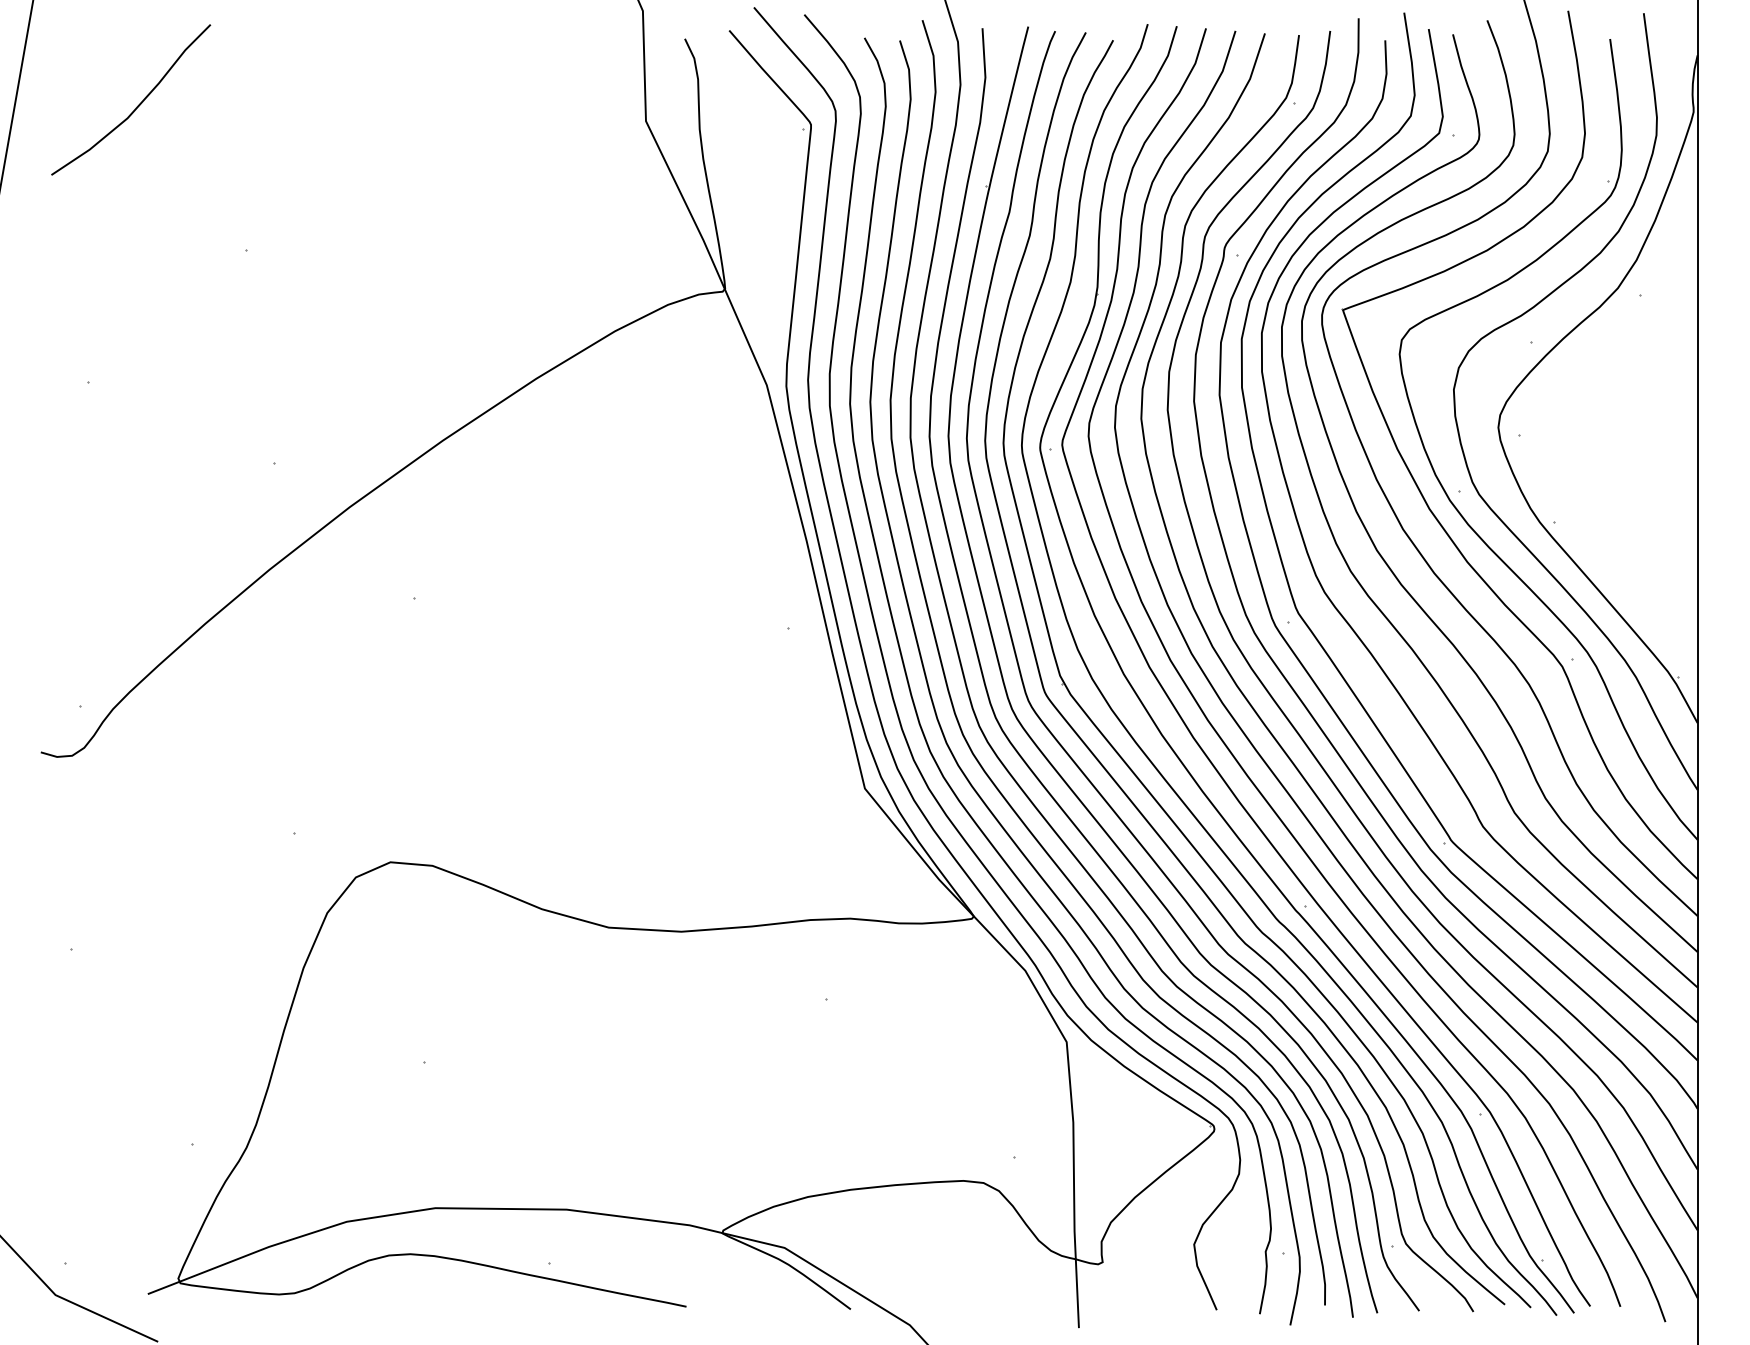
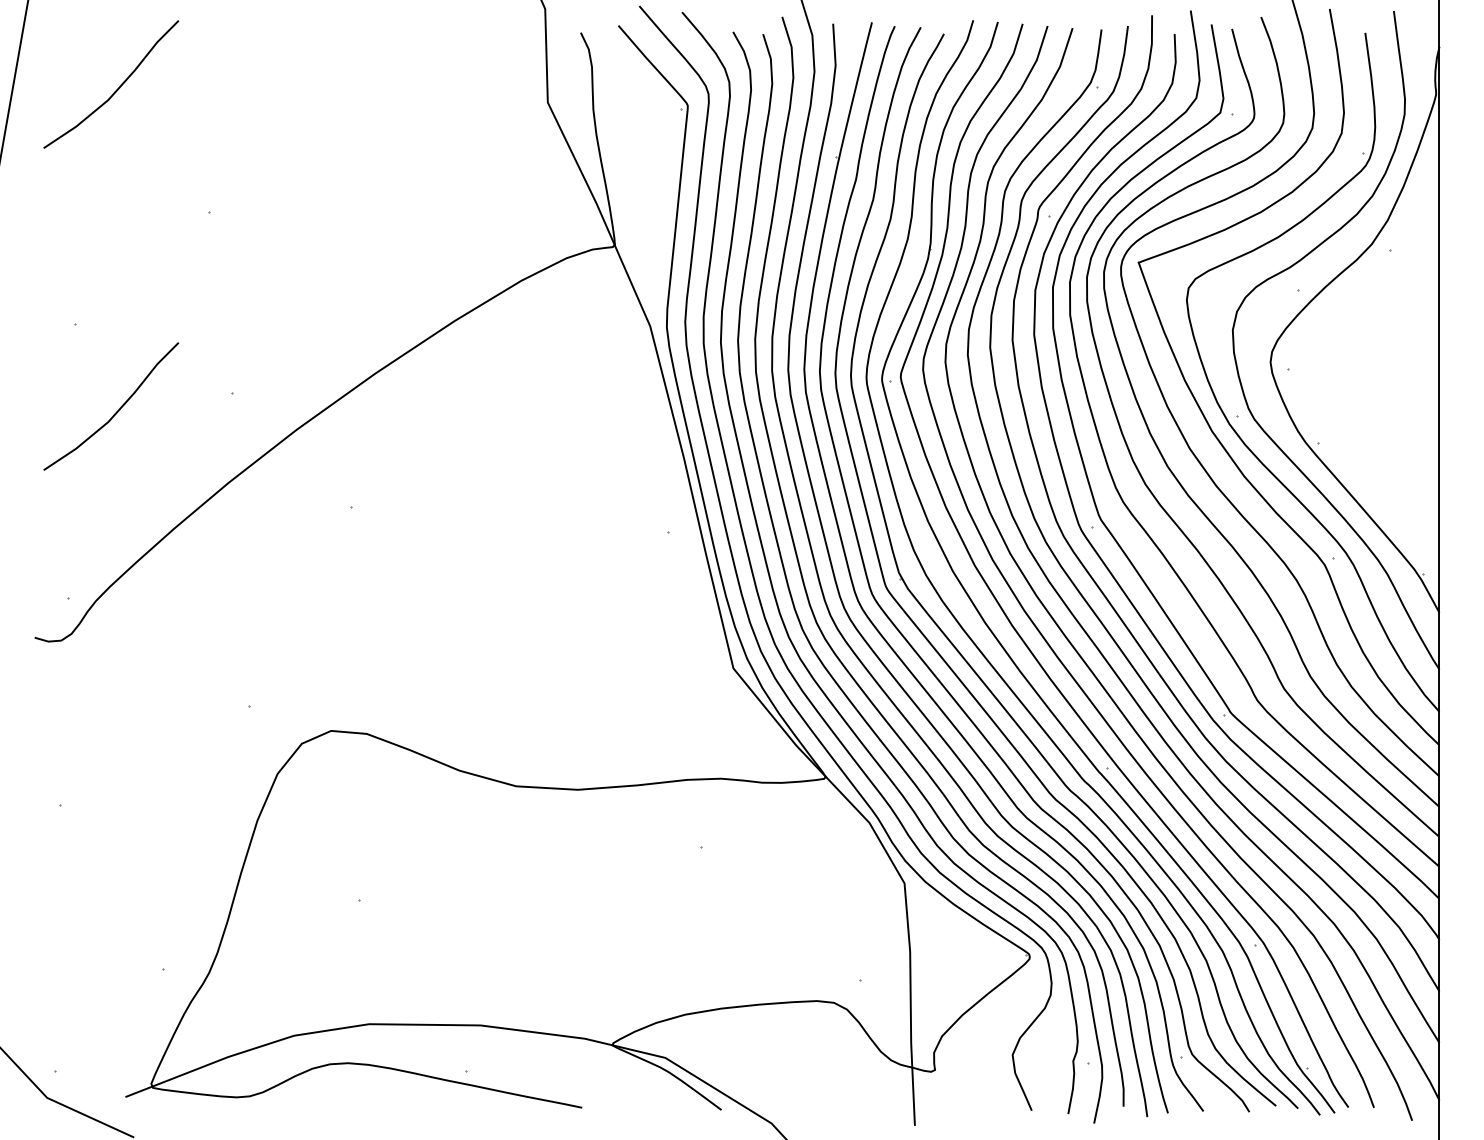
curve: (137, 485) -> (116, 411), added

